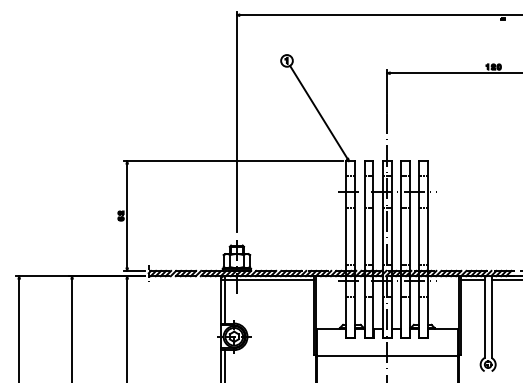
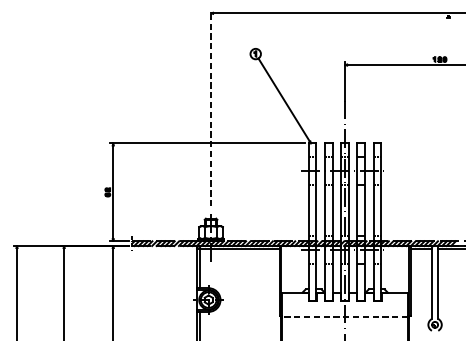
line: (236, 121) -> (210, 108), solid -> dashed
line: (387, 355) -> (345, 316), solid -> dashed

